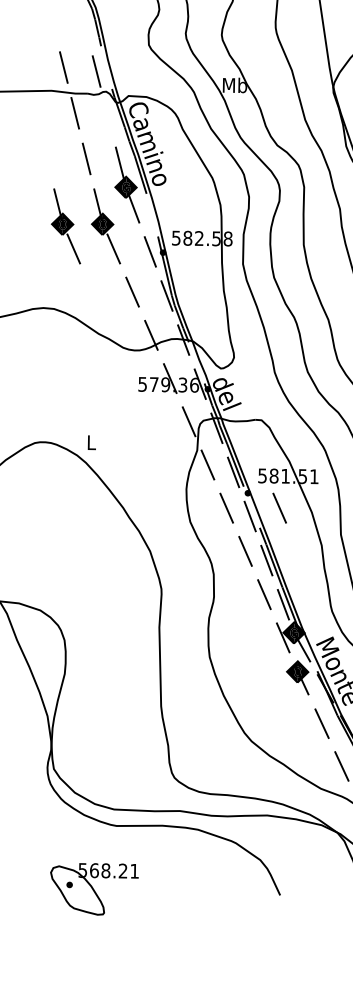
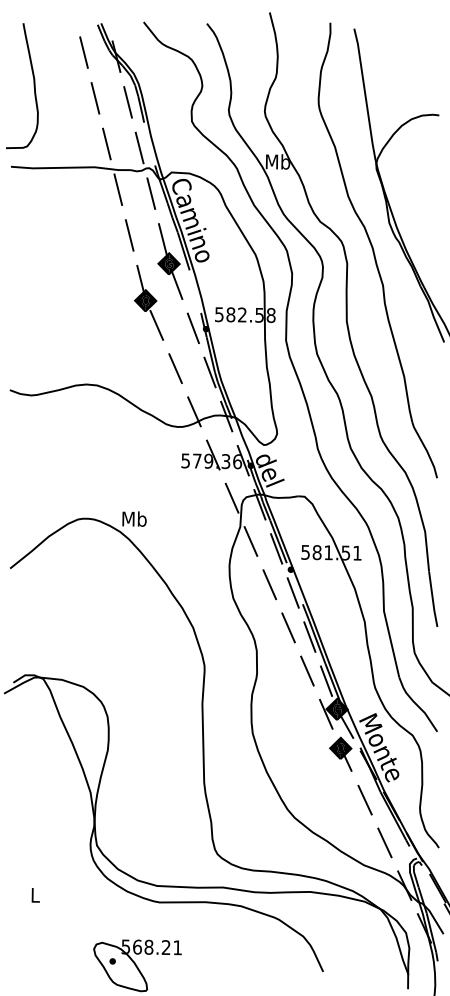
line: (52, 22) -> (95, 98), added
line: (84, 26) -> (127, 102), added
line: (108, 117) -> (151, 193), added
part: (65, 226) -> (108, 302), removed
text: (91, 442) -> (134, 518), L -> Mb
line: (279, 508) -> (322, 584), removed

